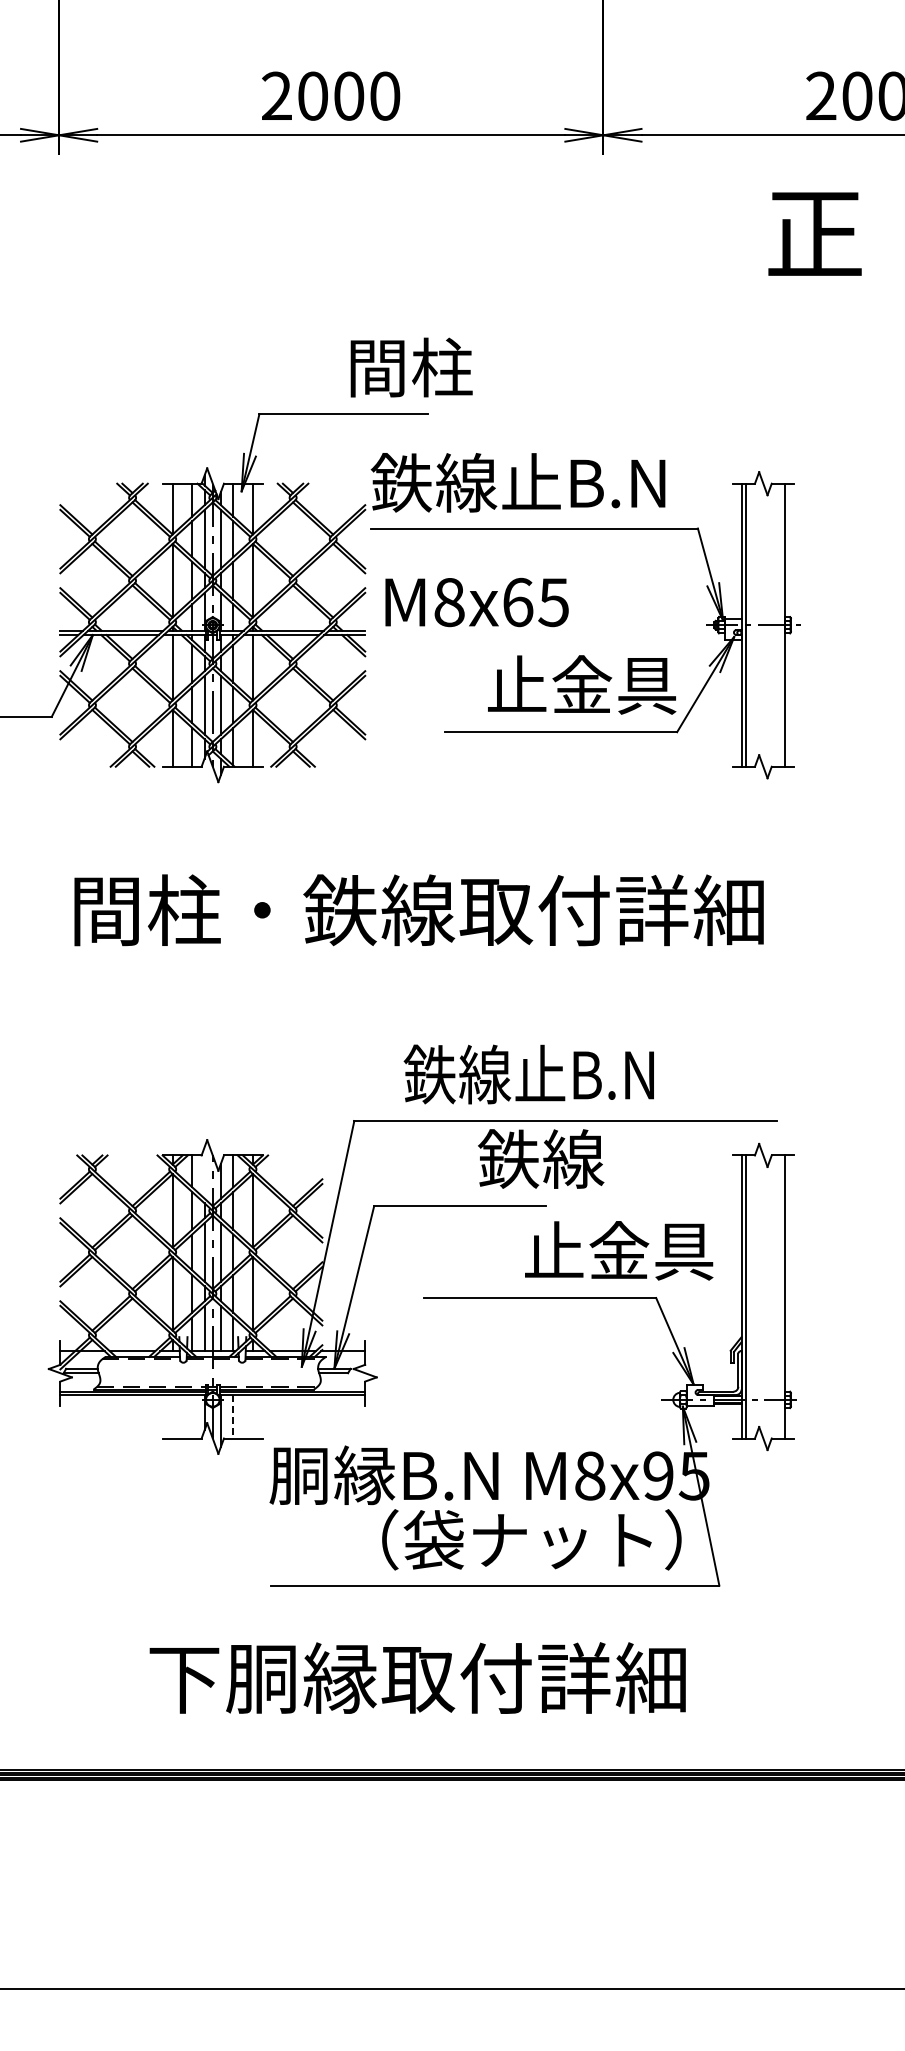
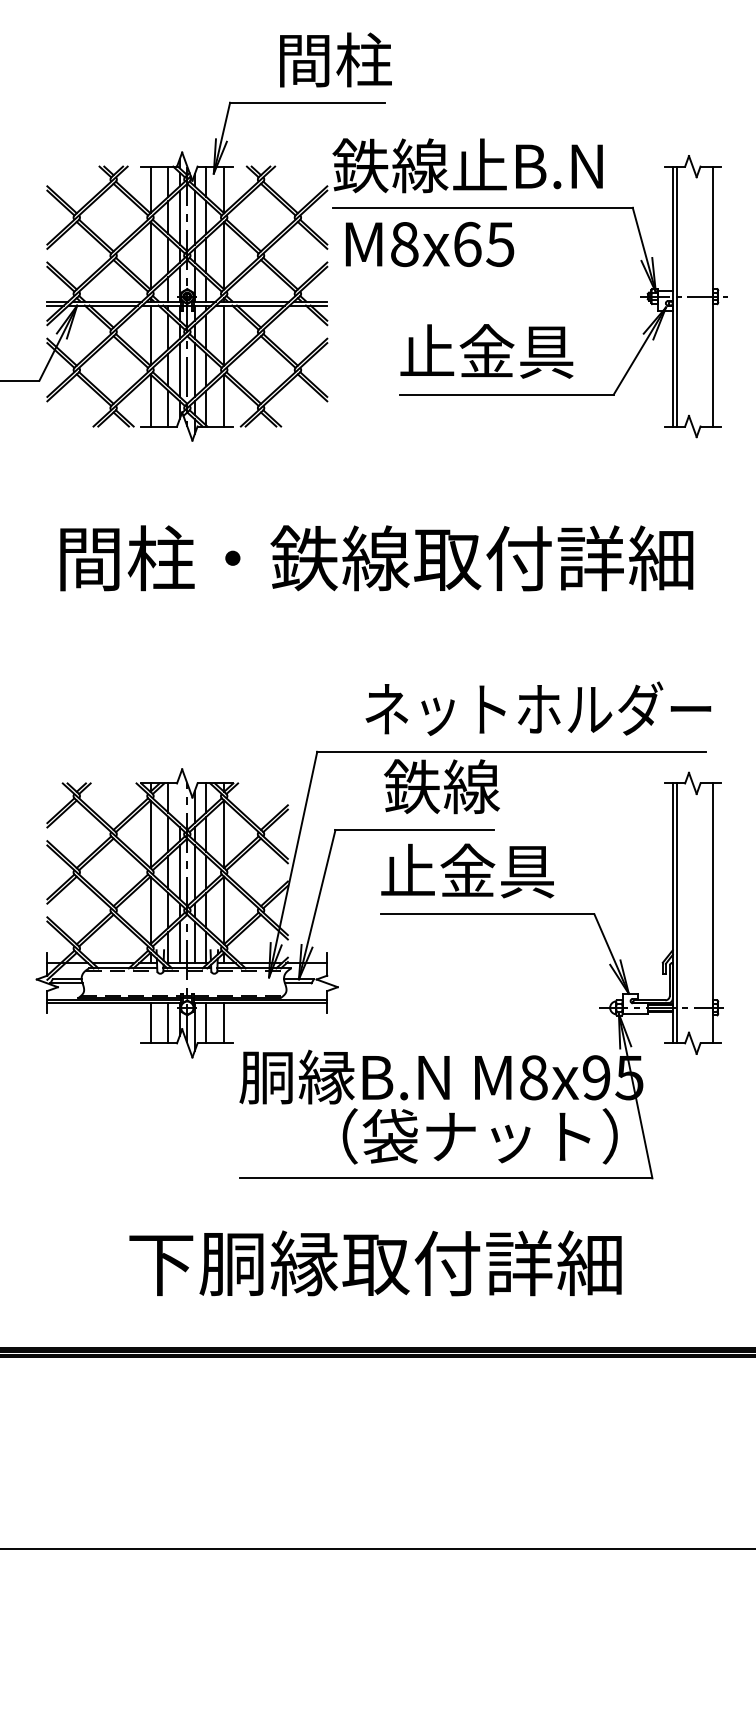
text: (411, 367) -> (335, 59), moved
text: (476, 602) -> (429, 244), moved
text: (582, 684) -> (487, 350), moved
text: (593, 1074) -> (536, 709), 鉄線止B.N -> ネットホルダー
text: (541, 1158) -> (442, 786), moved
text: (619, 1250) -> (468, 870), moved
line: (173, 1416) -> (151, 1023), added
line: (192, 1416) -> (168, 1023), added
line: (233, 1416) -> (206, 1023), dashed -> solid
line: (252, 1416) -> (223, 1023), added

